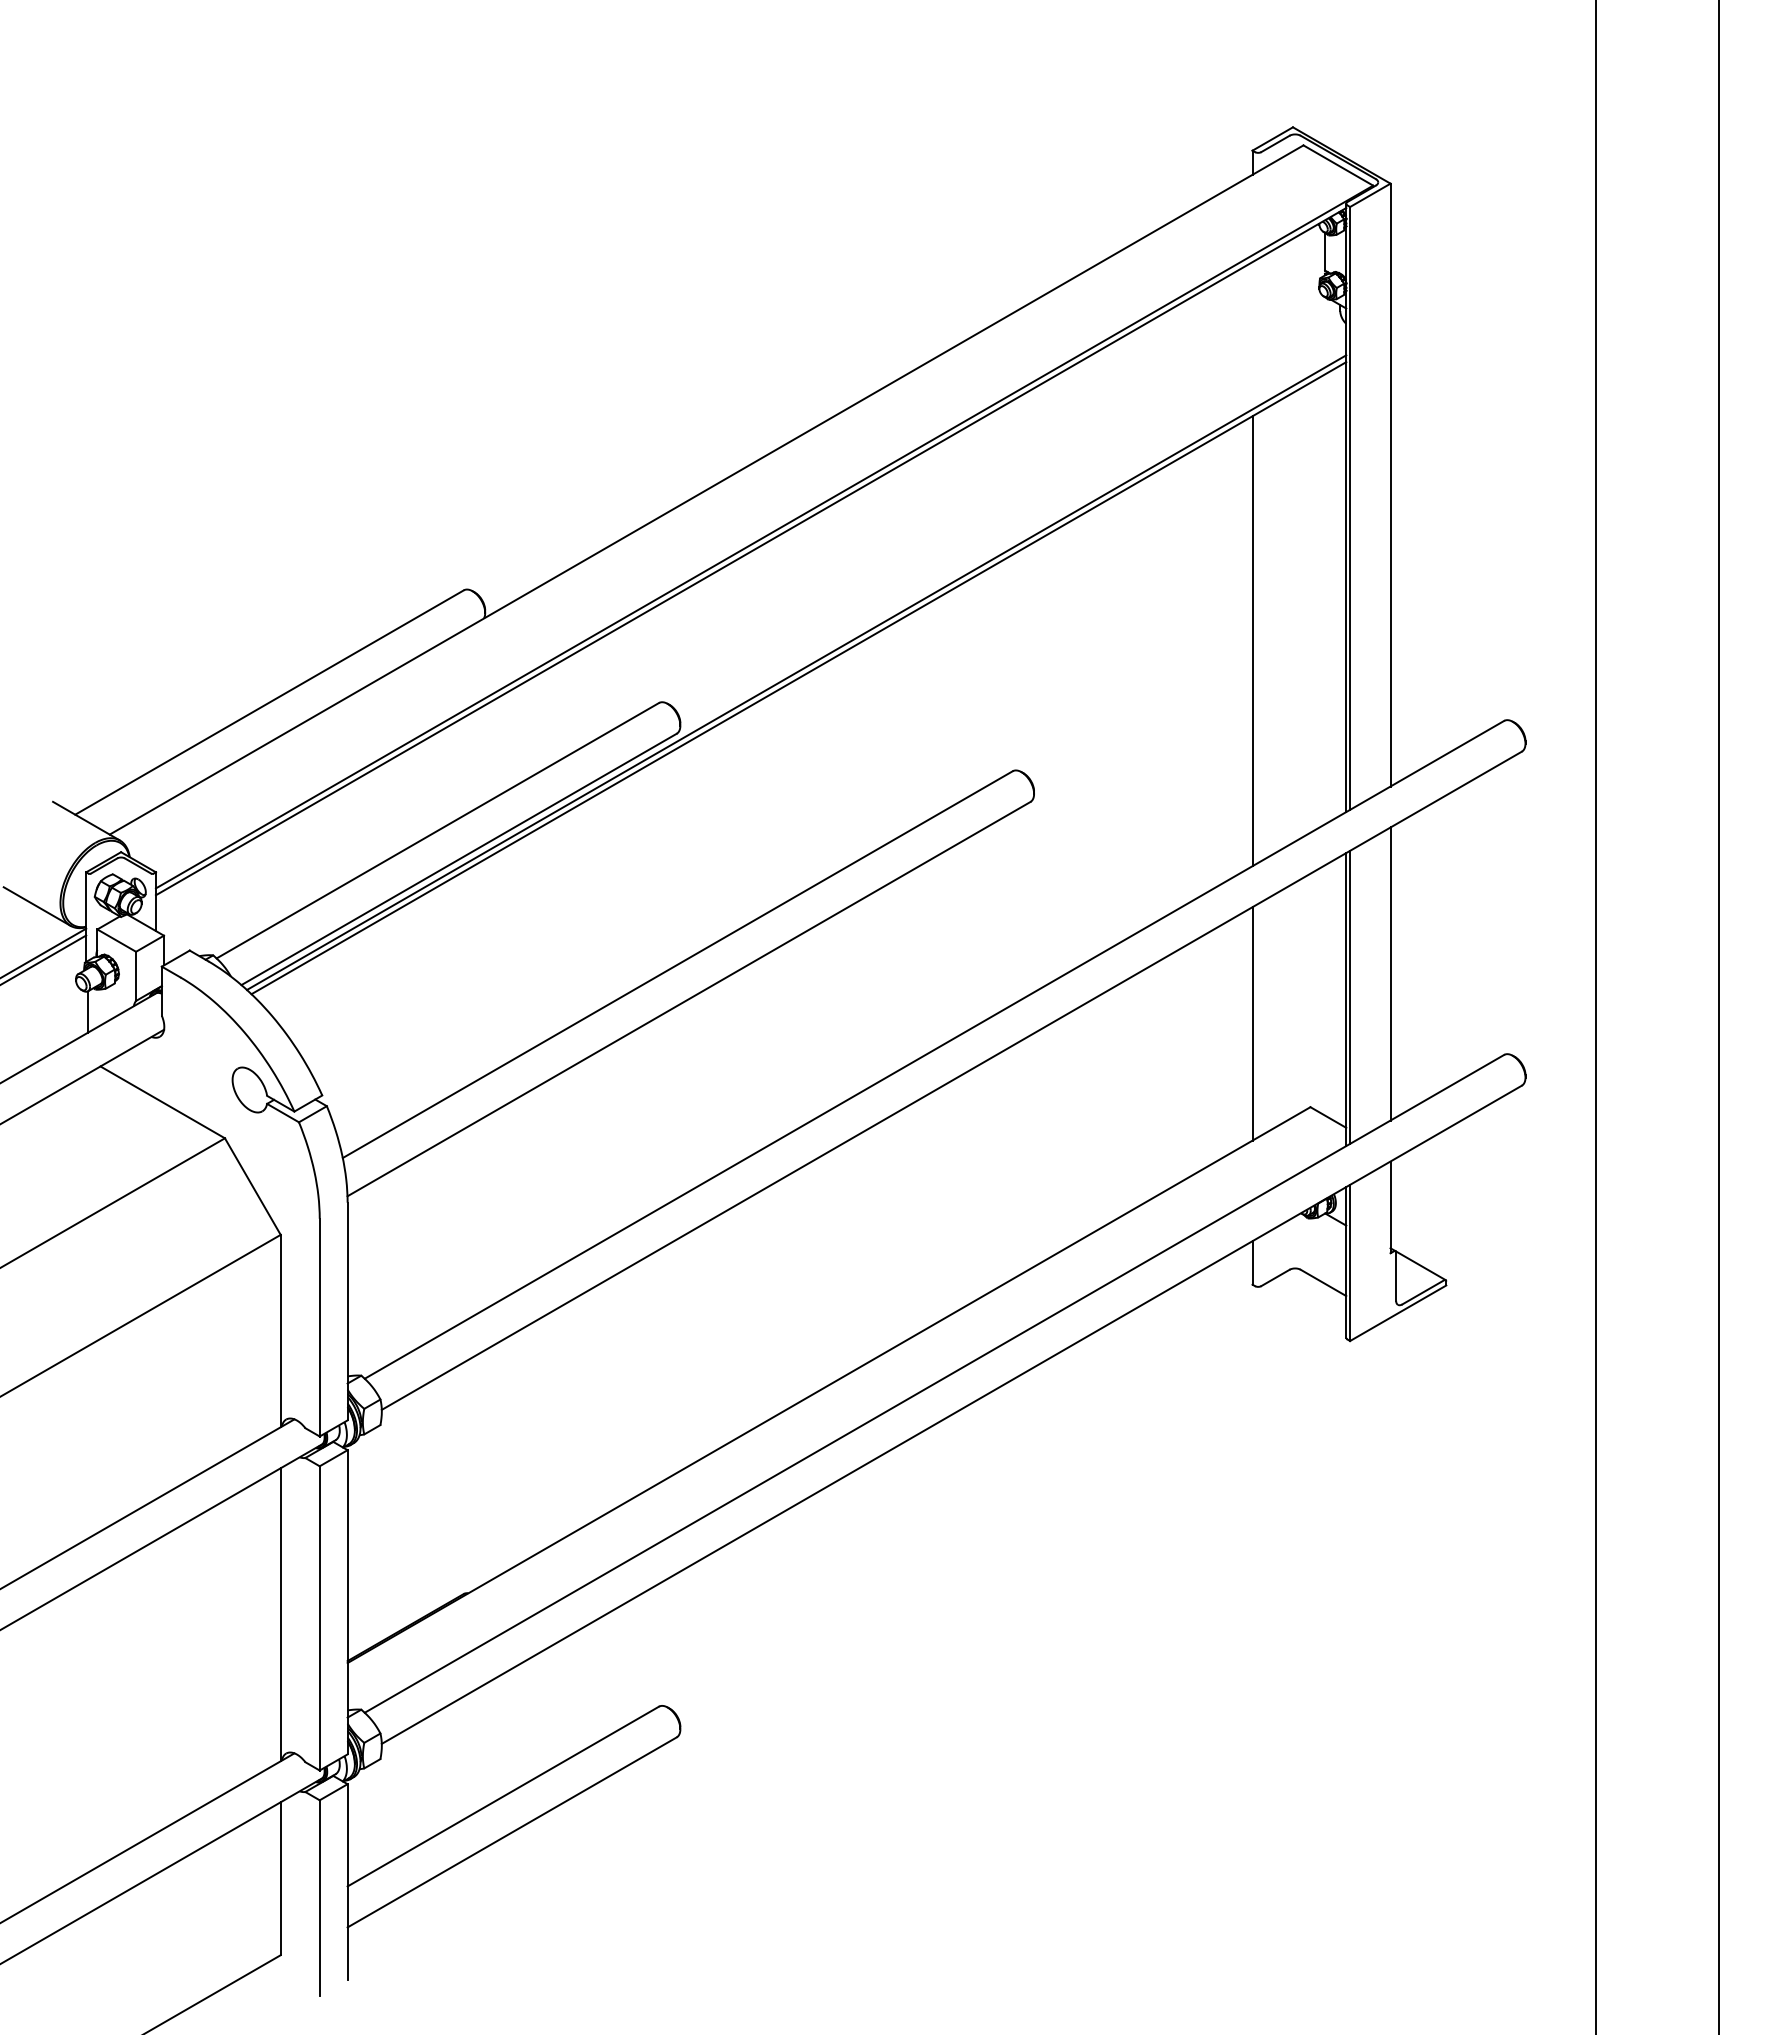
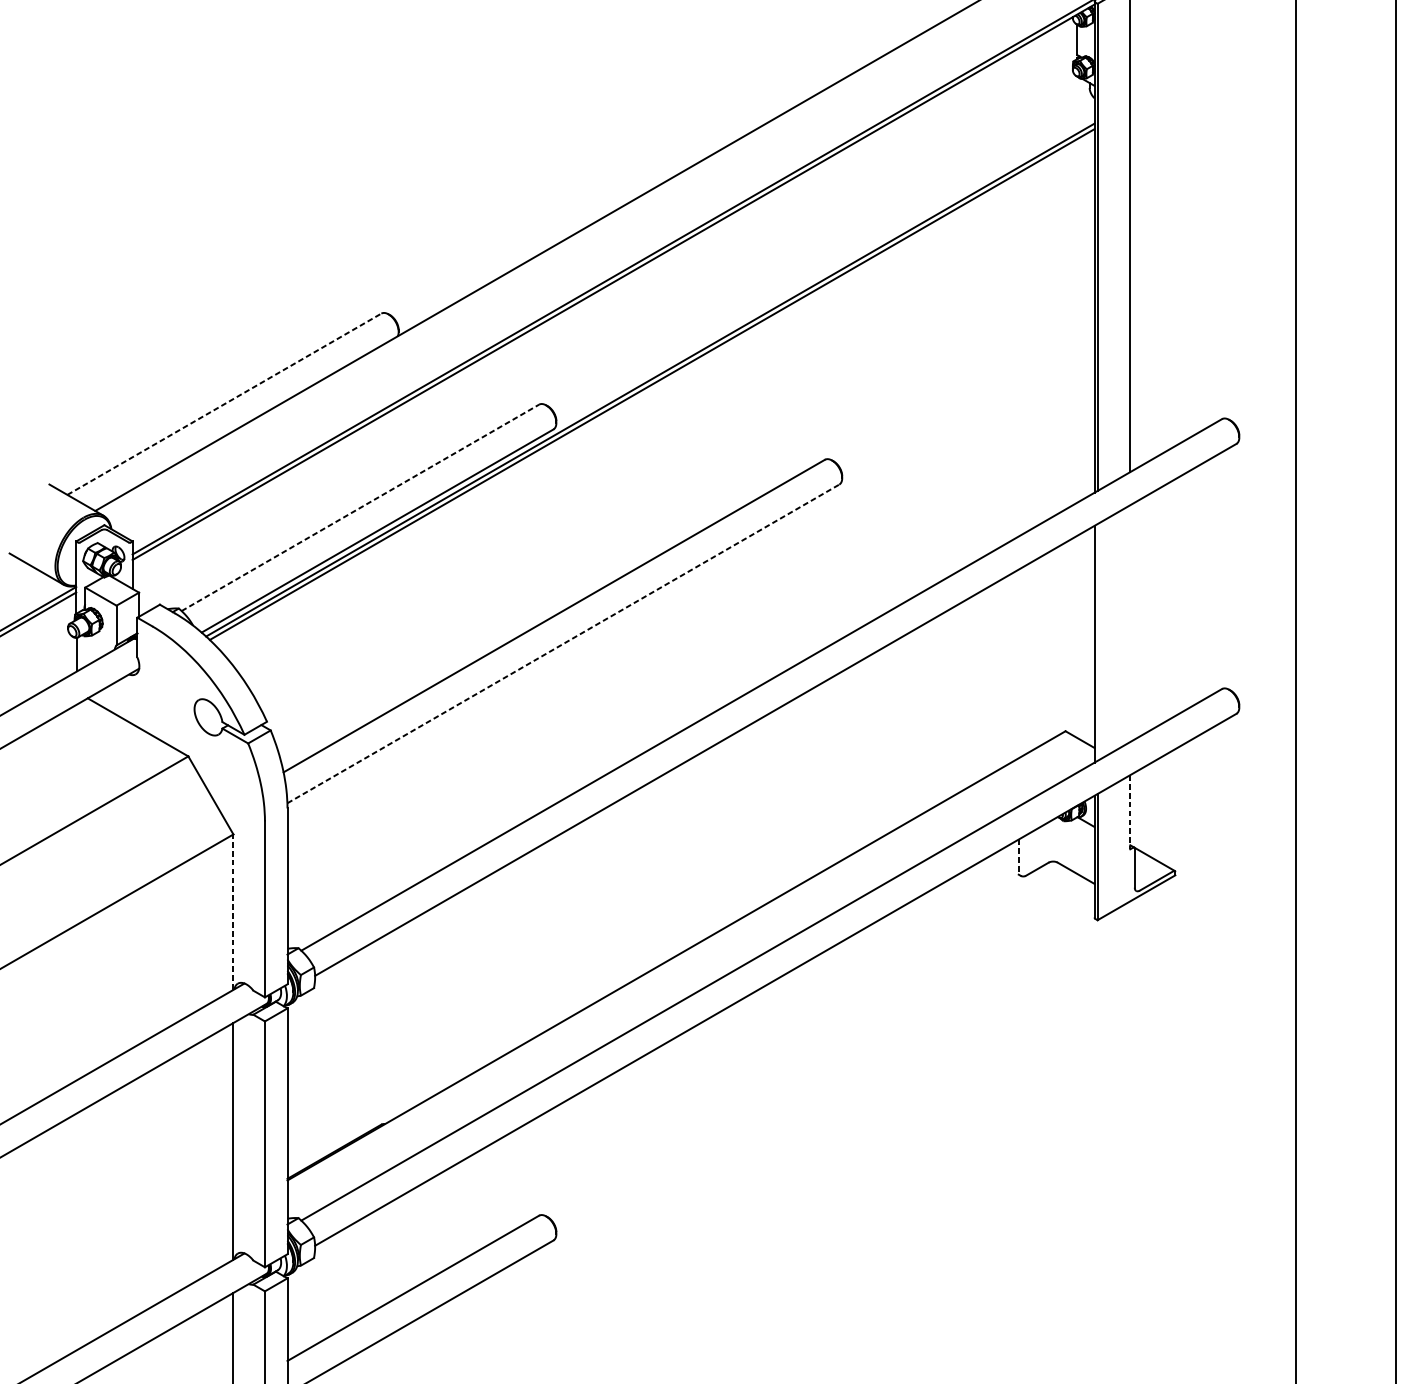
line: (1252, 641) -> (1018, 354), removed
line: (269, 702) -> (224, 404), solid -> dashed
line: (438, 830) -> (360, 507), solid -> dashed
line: (1390, 973) -> (1130, 623), removed
line: (1350, 996) -> (1097, 641), removed
line: (689, 998) -> (563, 643), solid -> dashed
line: (1252, 1023) -> (1018, 663), removed
line: (1390, 1207) -> (1130, 812), solid -> dashed
line: (1252, 1262) -> (1018, 856), solid -> dashed
line: (280, 1330) -> (233, 911), solid -> dashed

